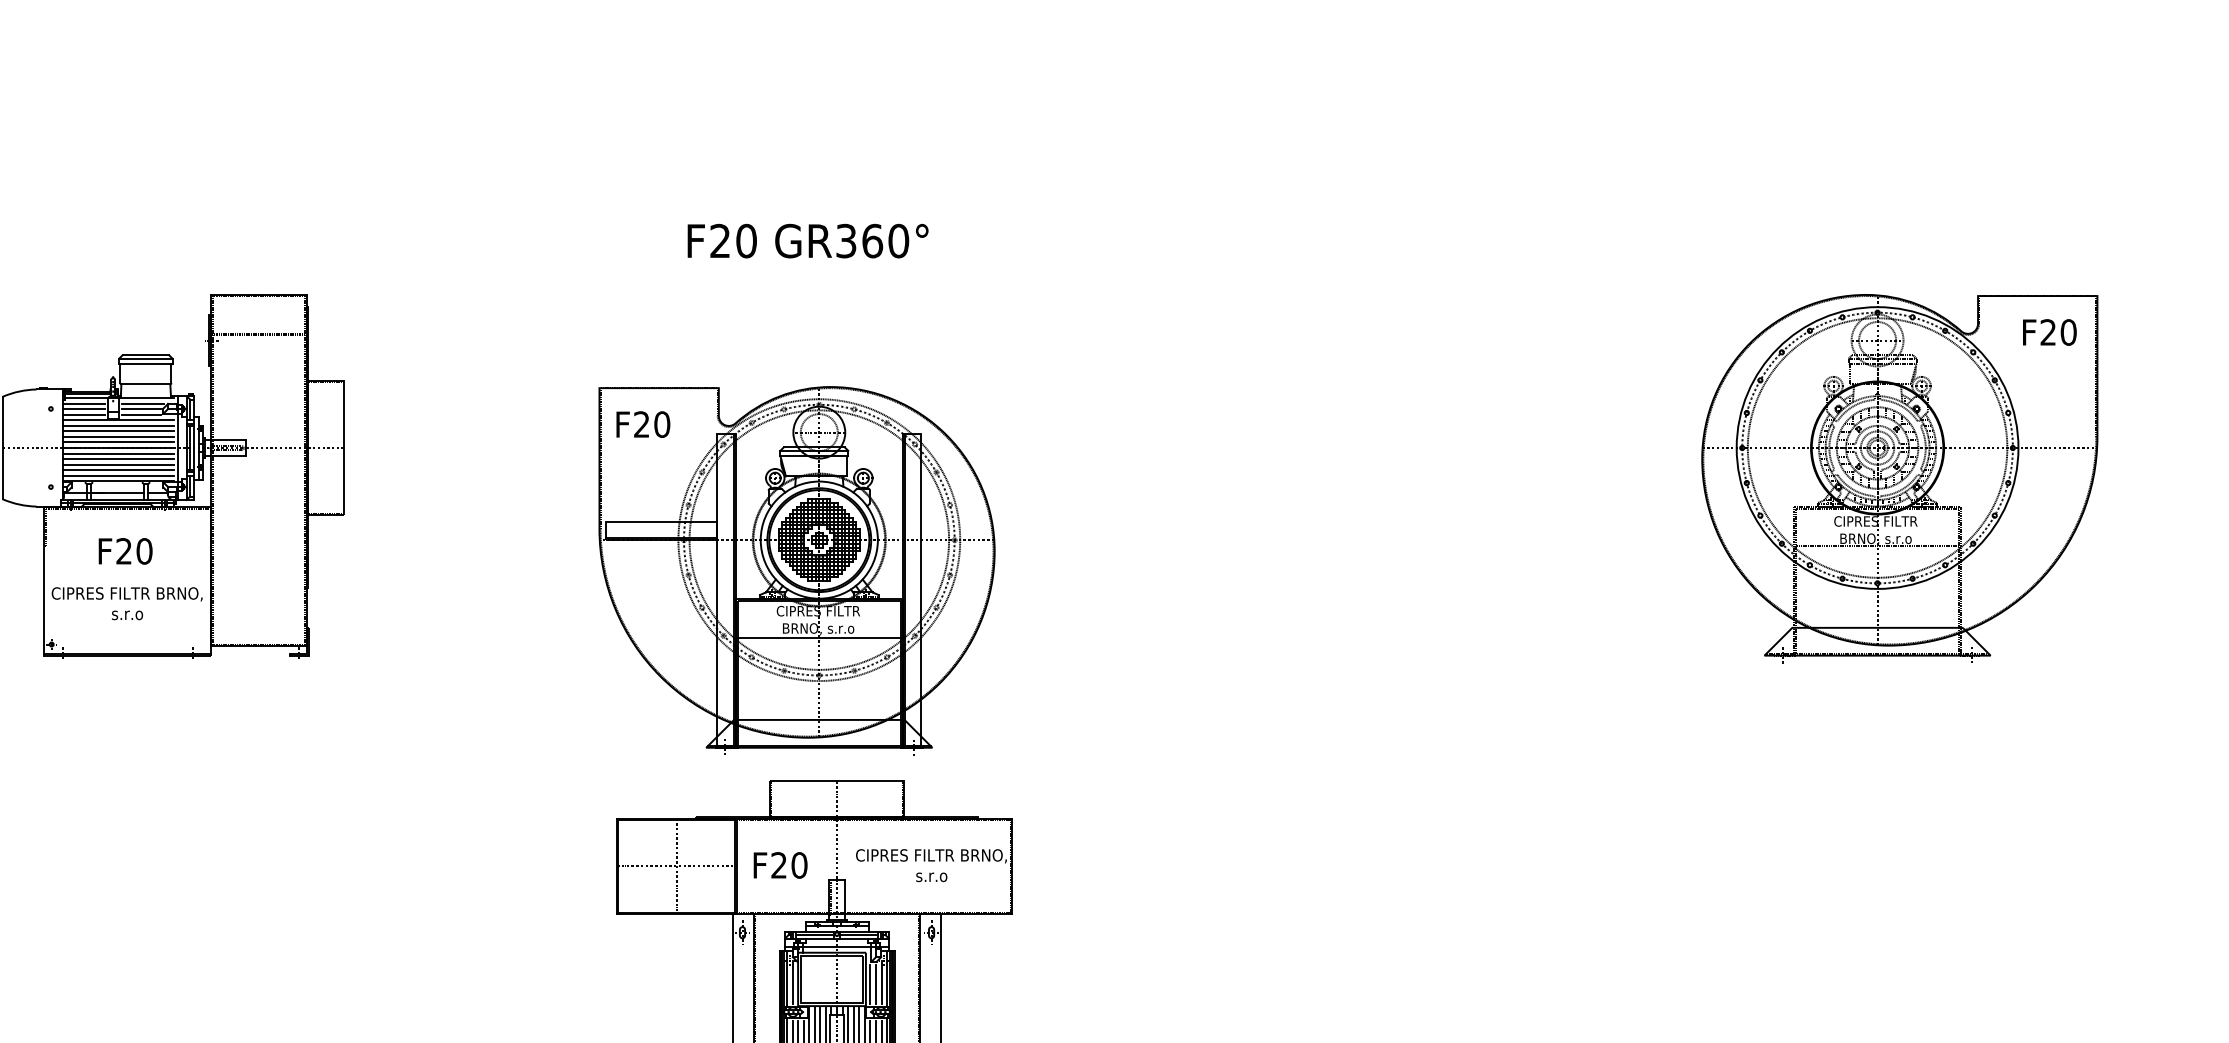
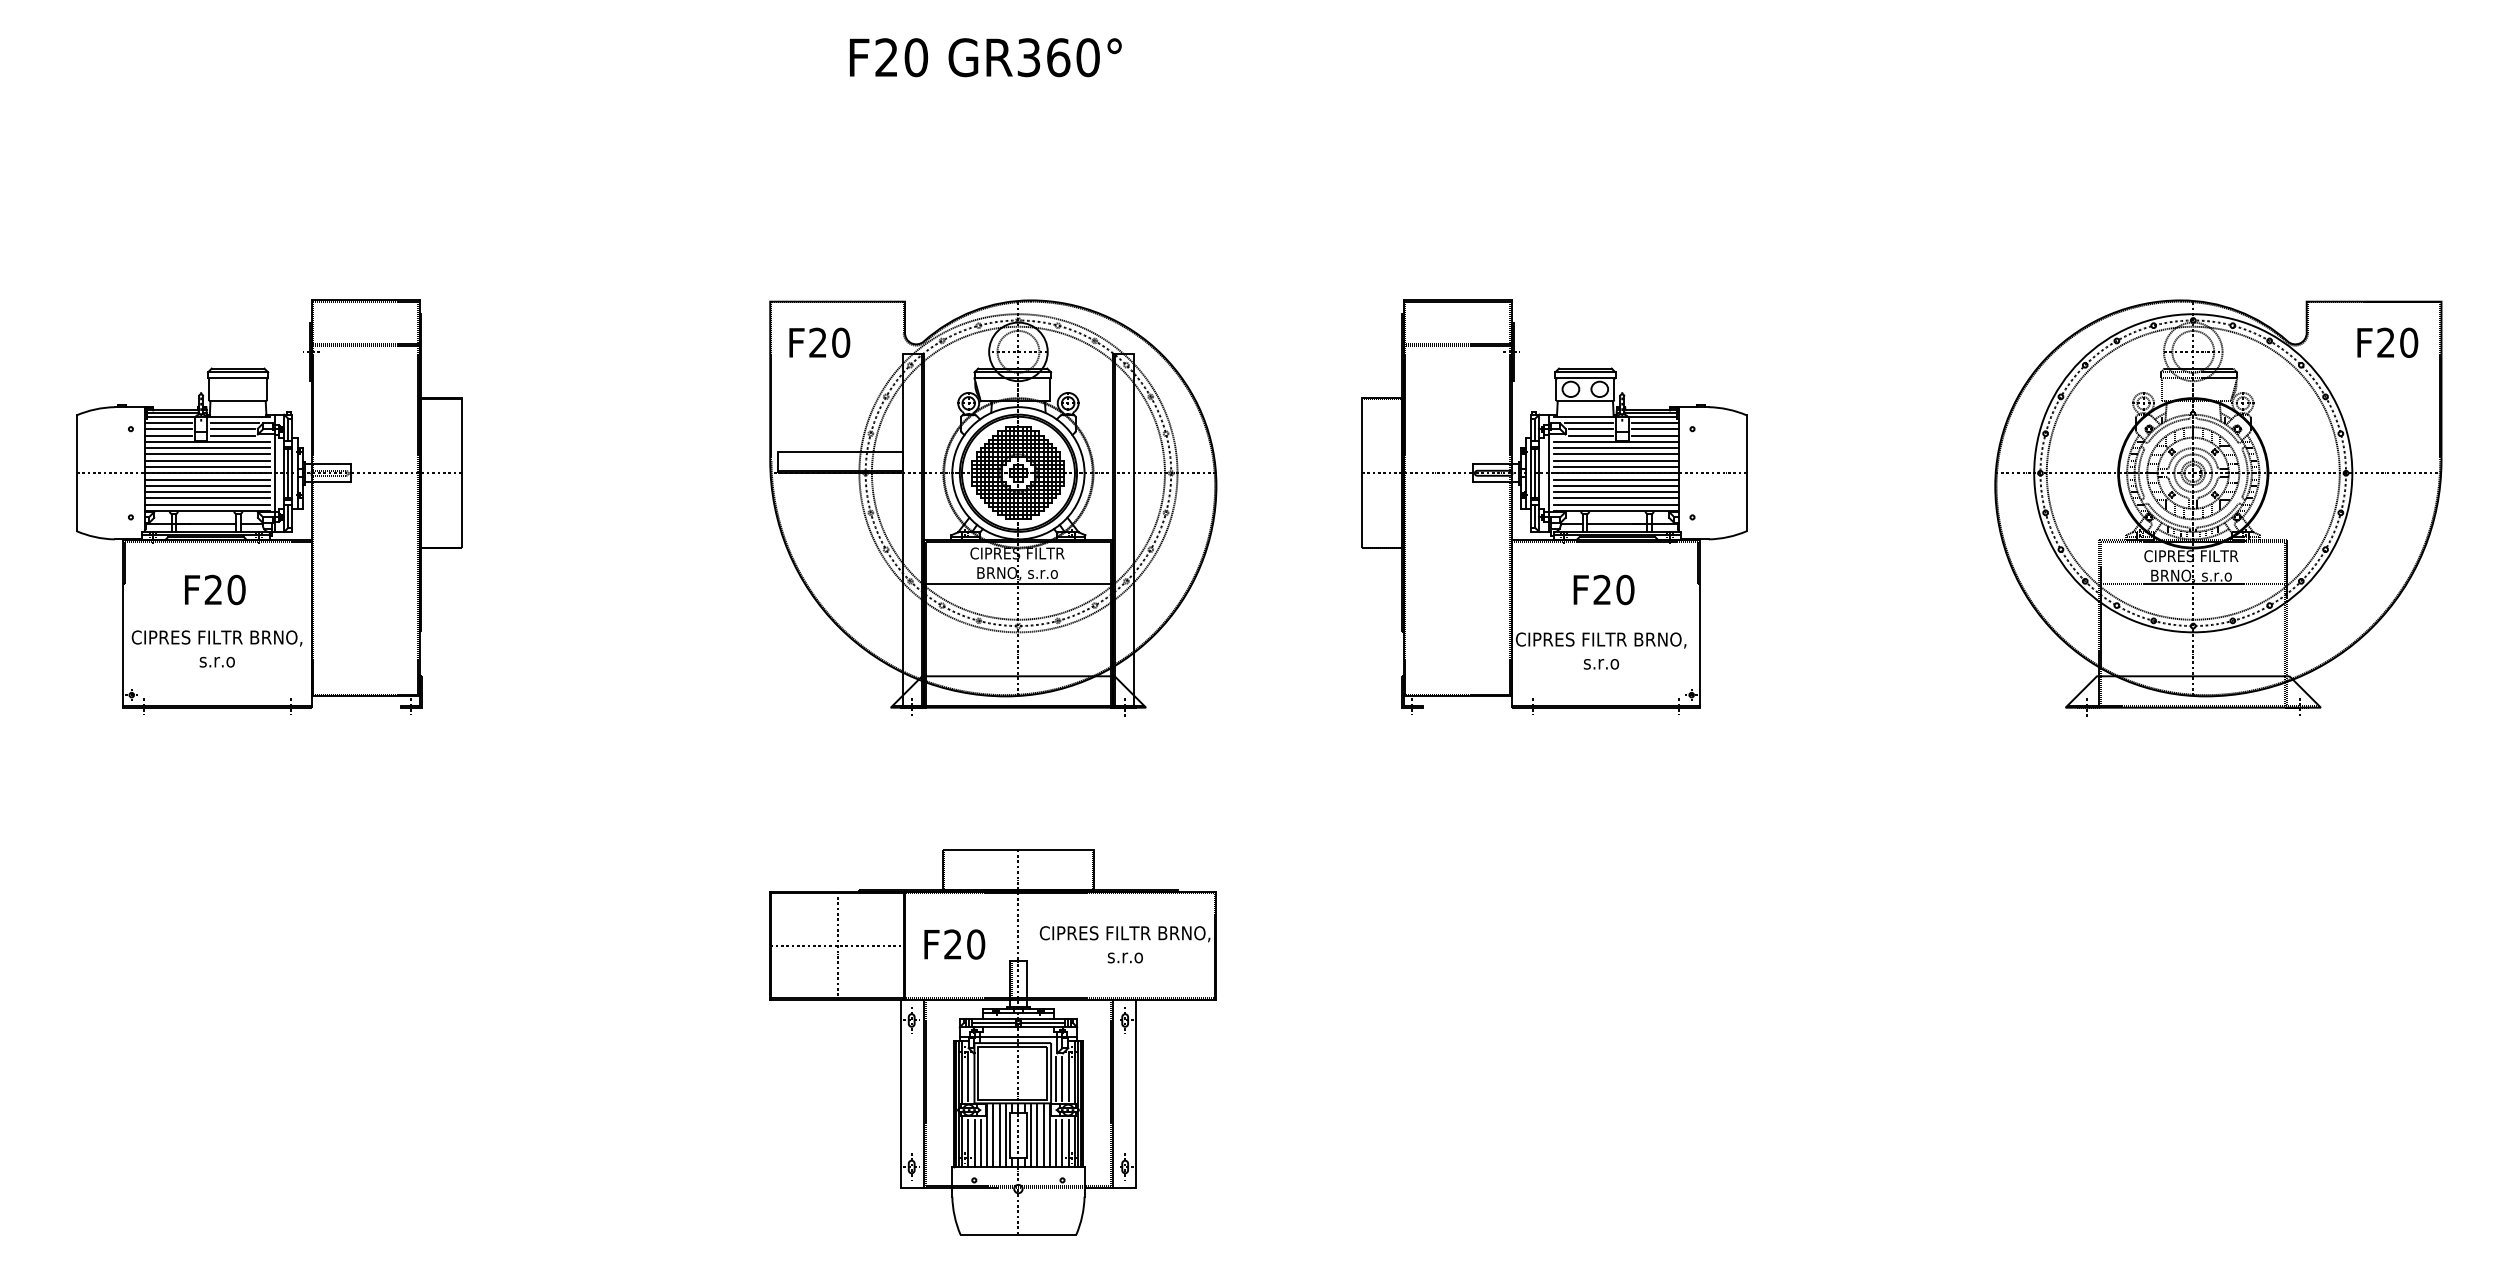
text: (807, 240) -> (985, 57), moved
part: (1311, 477) -> (1554, 506), added
part: (797, 570) -> (993, 507), moved

